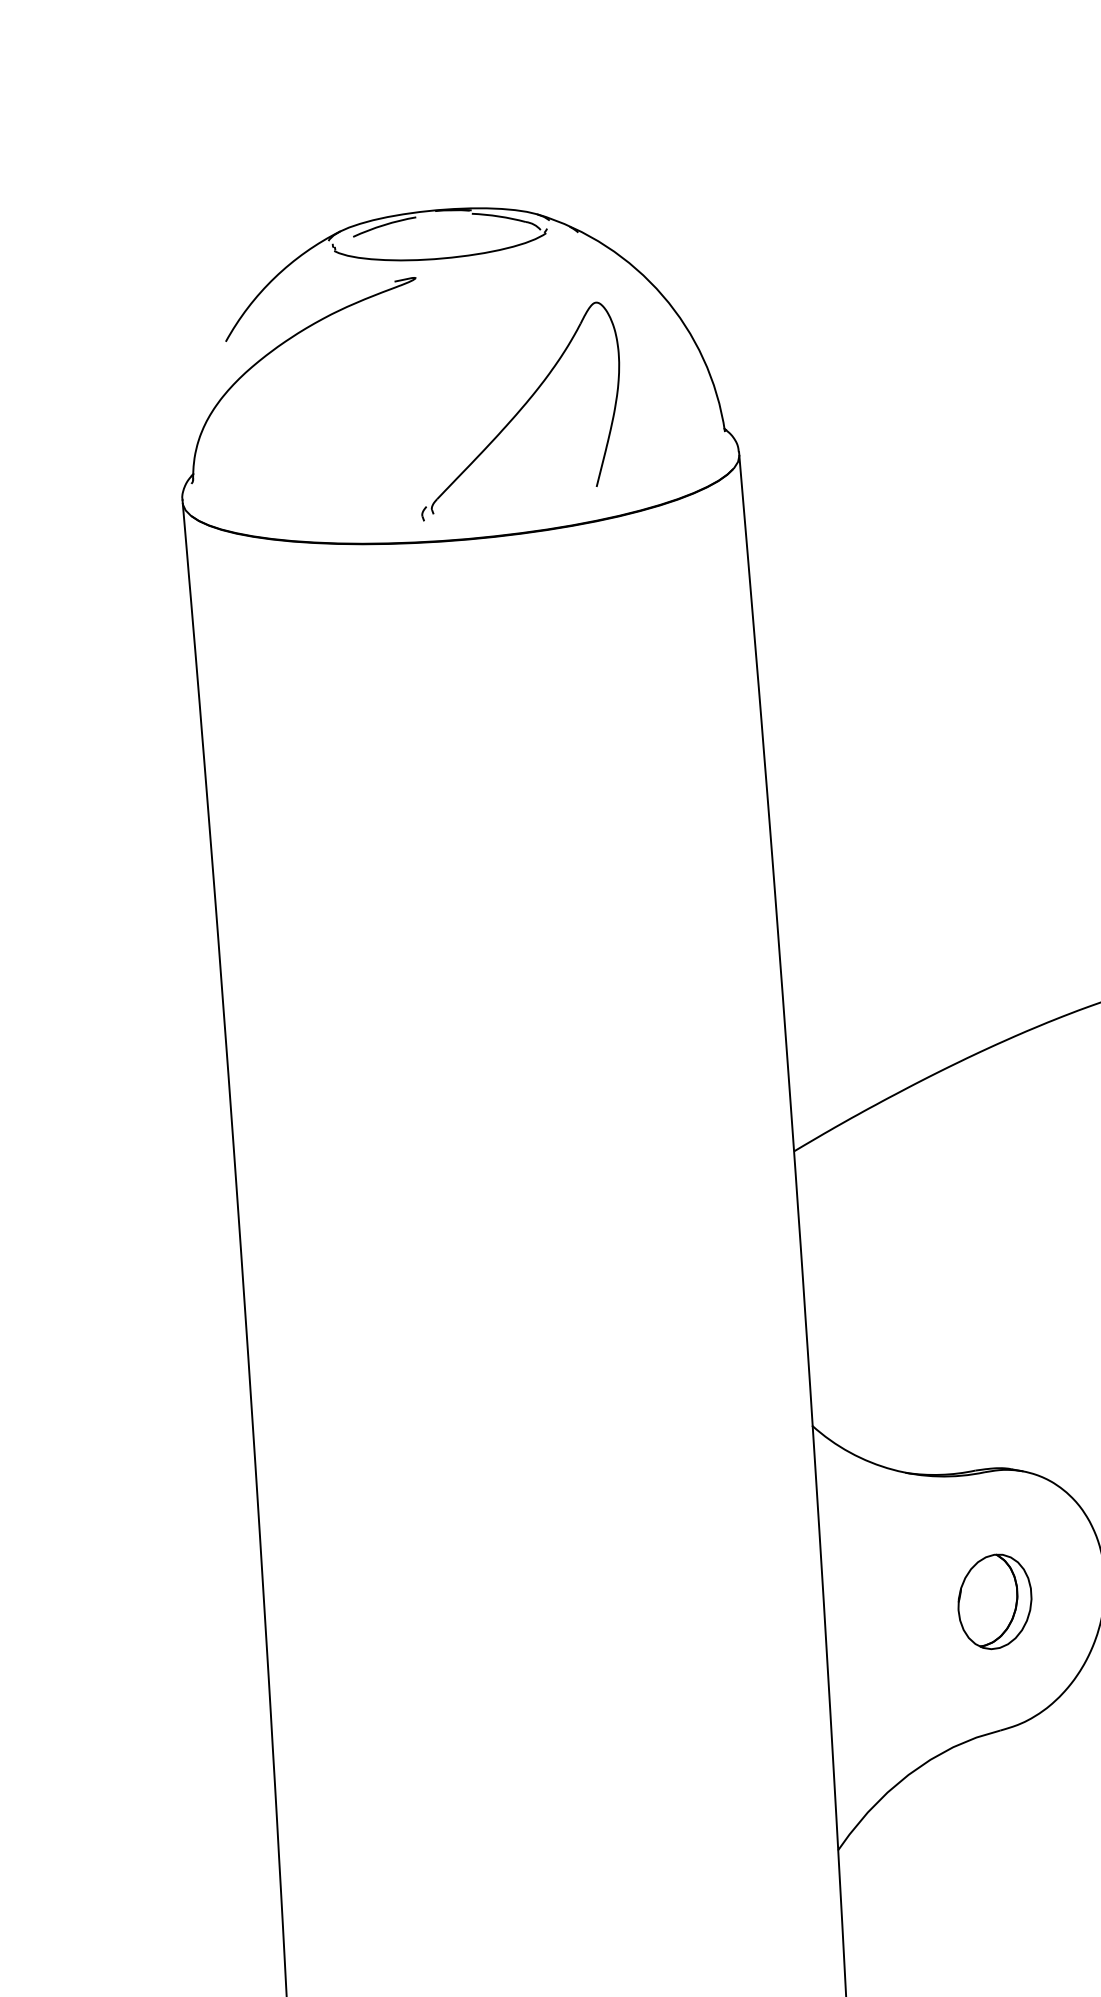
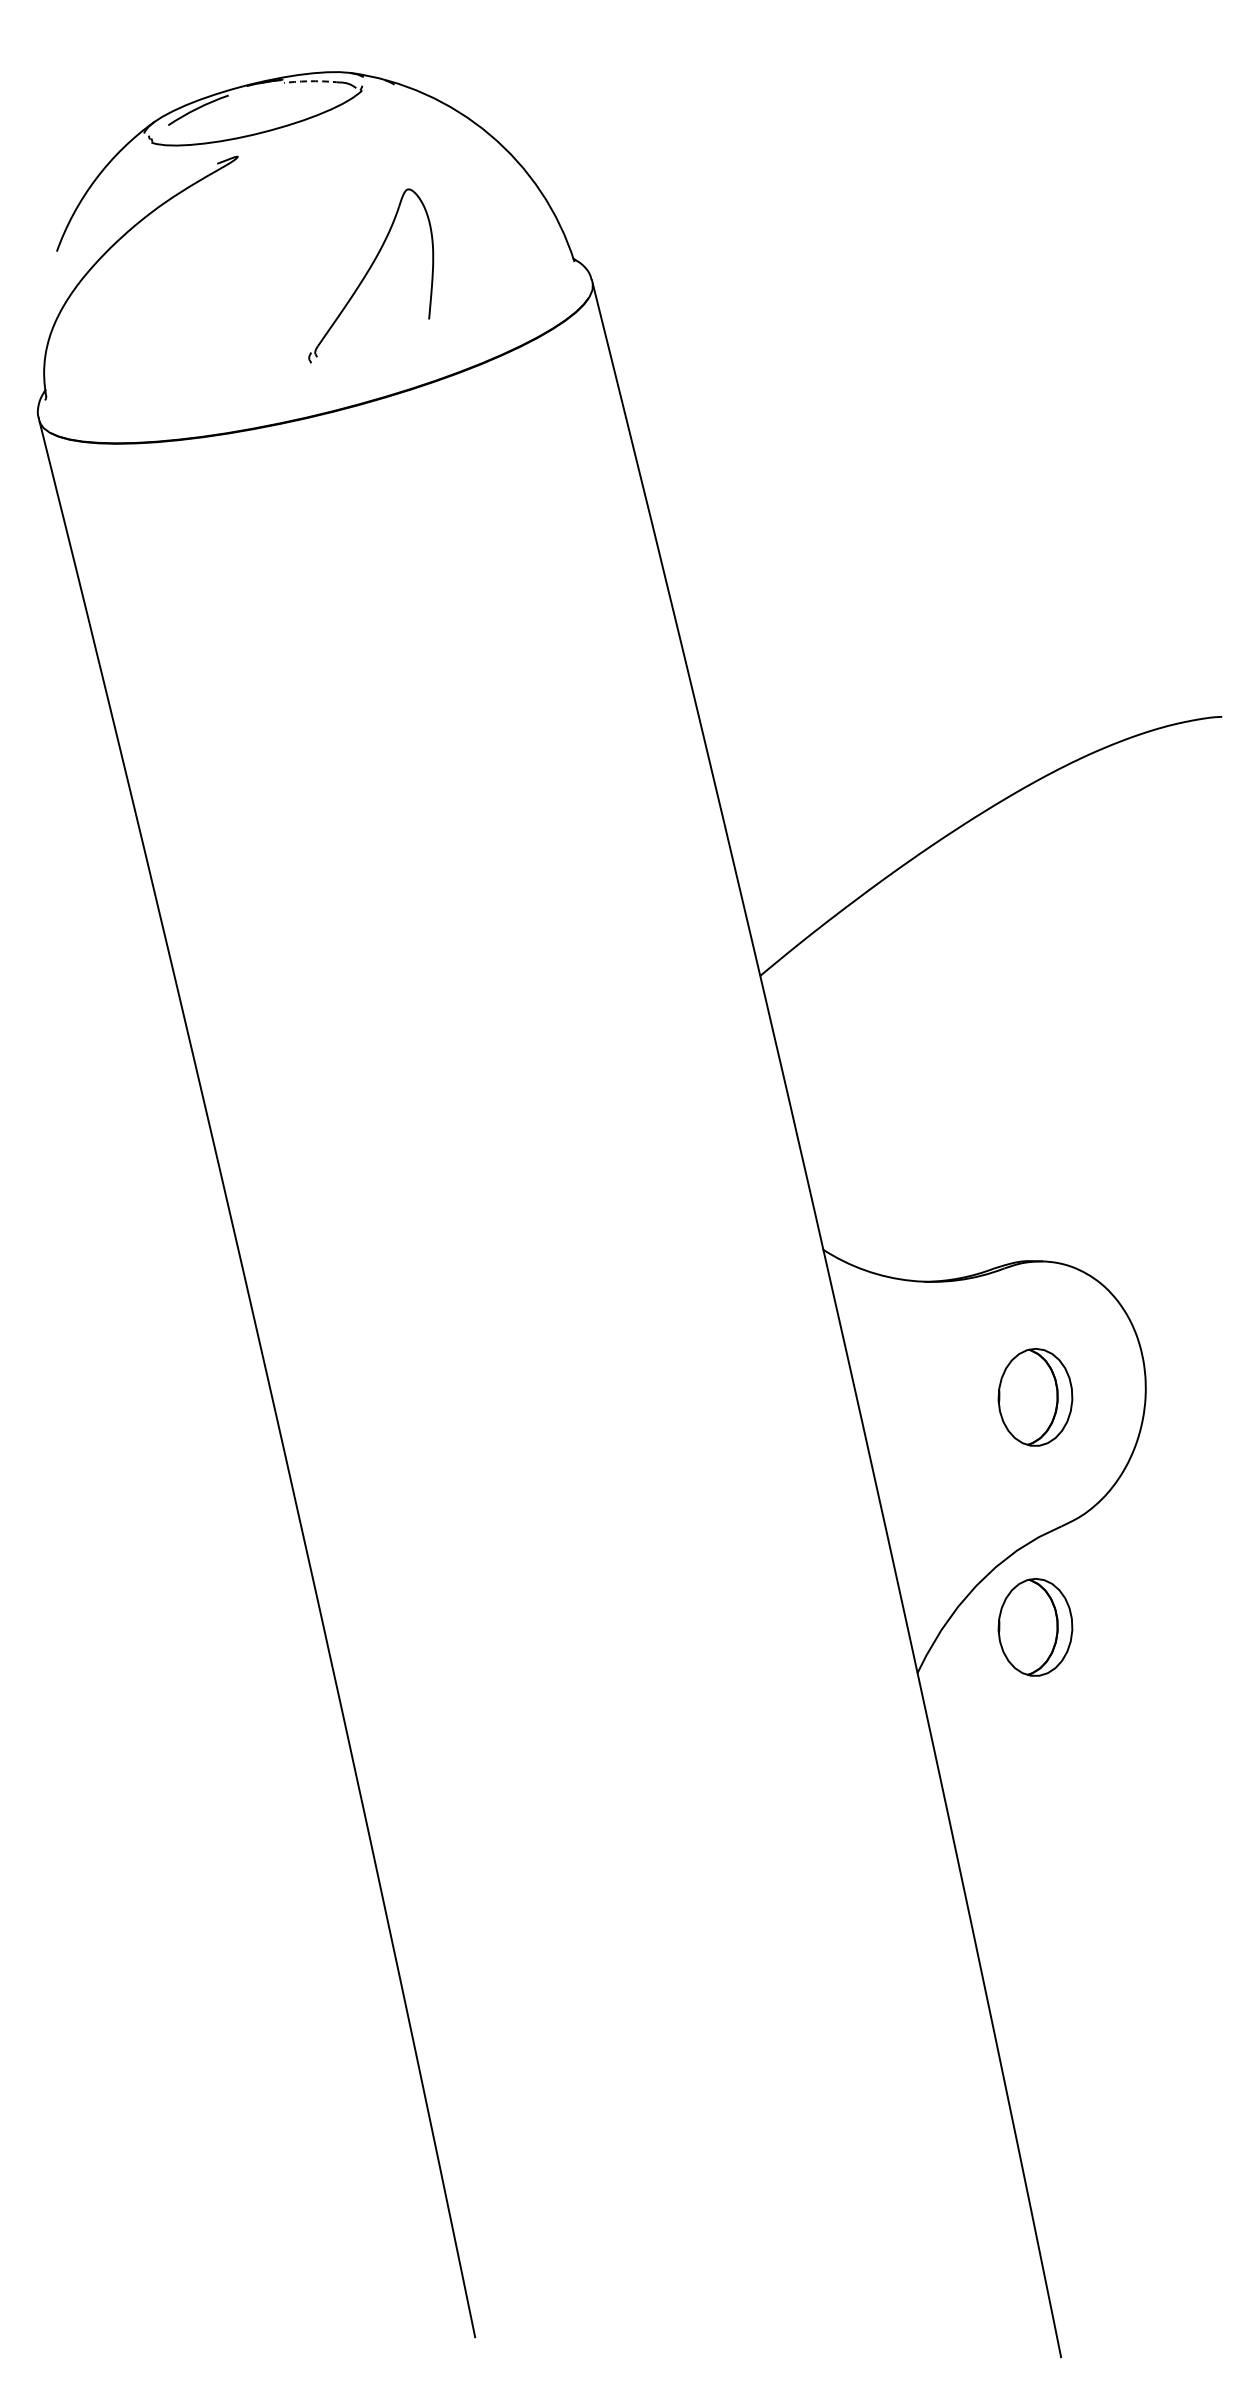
arc: (499, 216) -> (312, 81), solid -> dashed
part: (525, 413) -> (370, 275), size x0.7
part: (959, 1824) -> (1035, 1627), added

